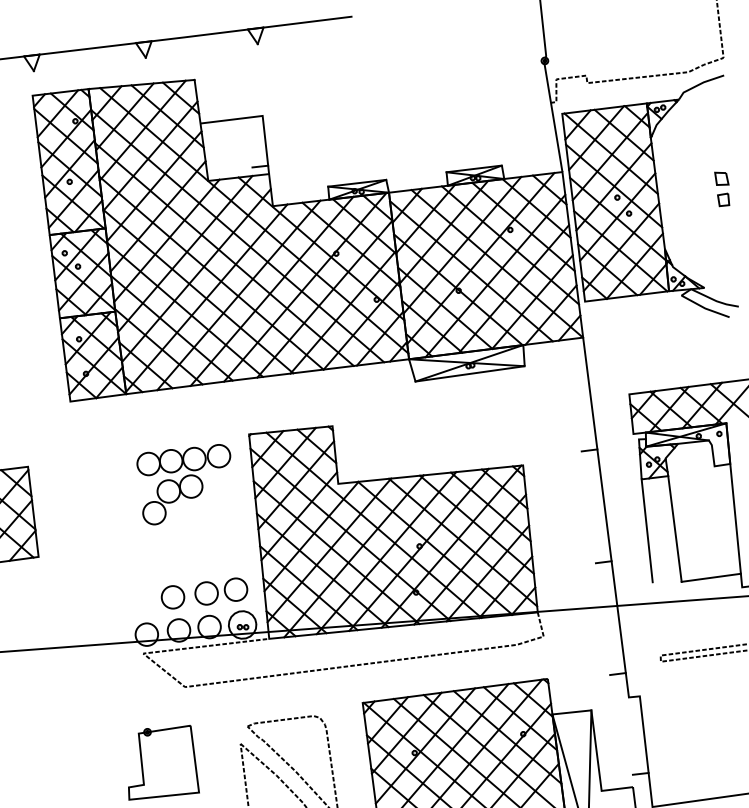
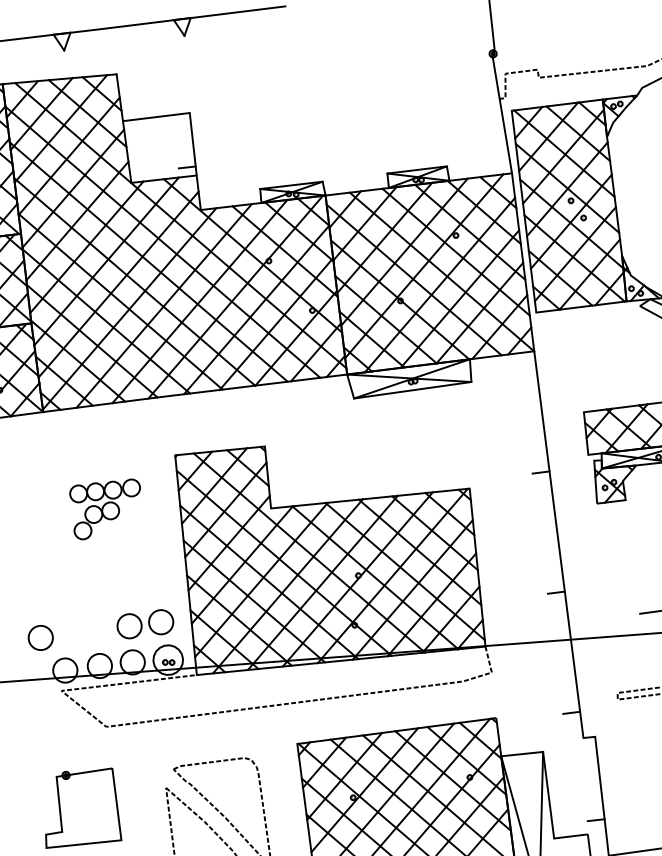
part: (183, 484) -> (104, 509), size x0.7
line: (674, 528) -> (632, 556), removed
line: (646, 530) -> (602, 558), removed
part: (172, 597) -> (40, 638), moved

